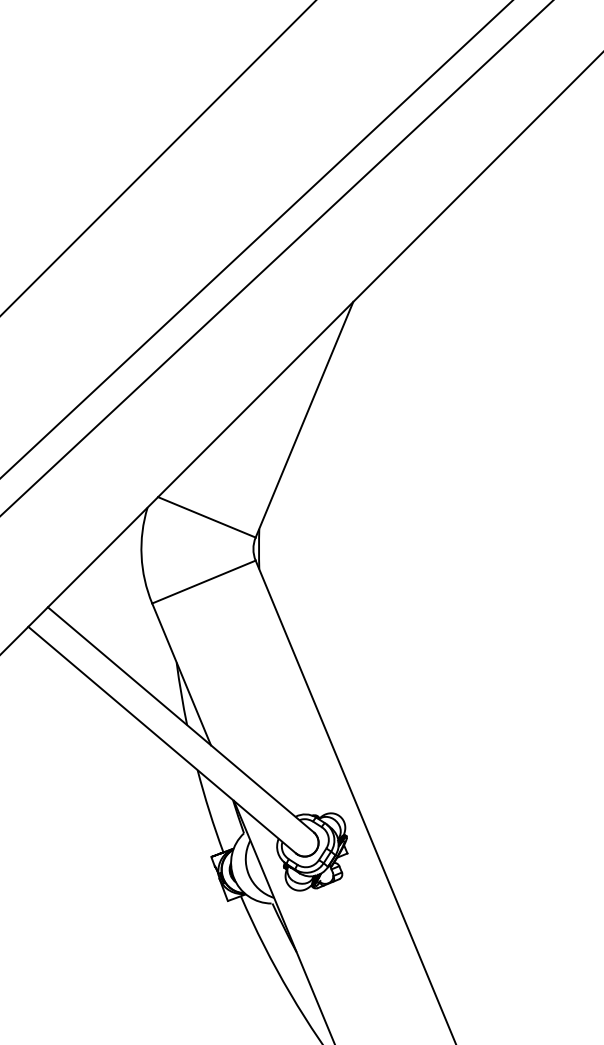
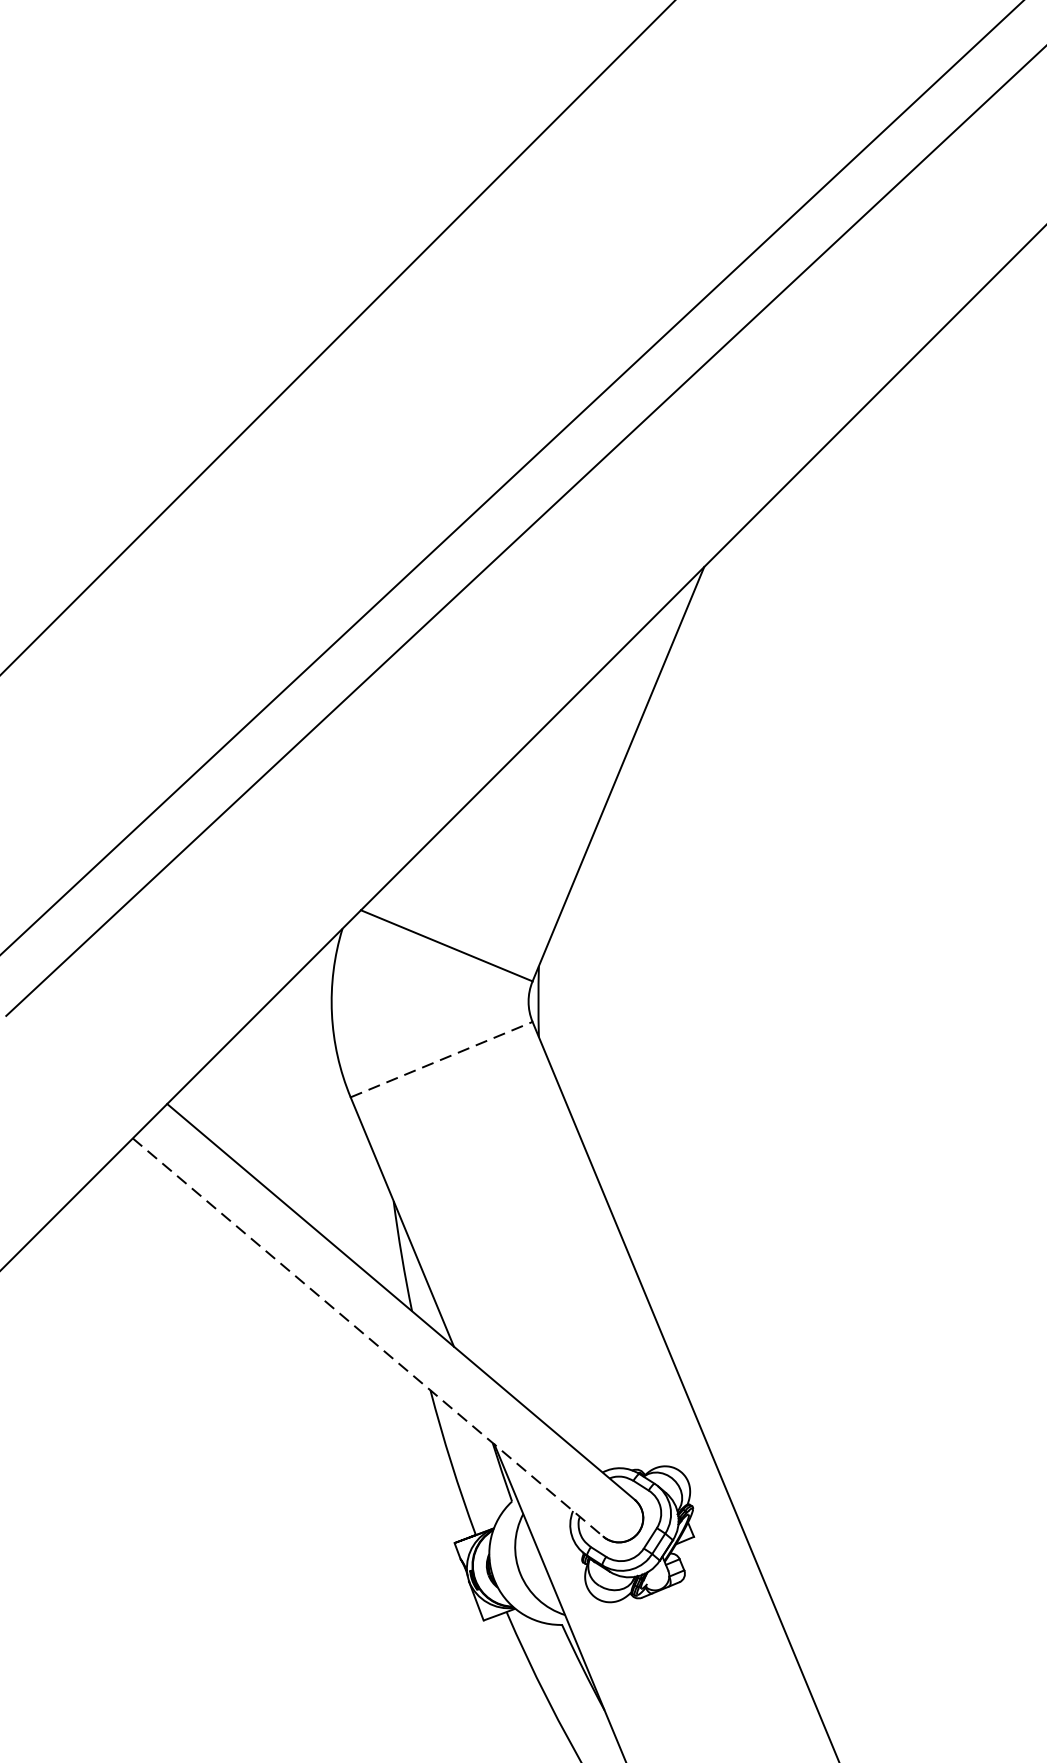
line: (203, 582) -> (440, 1060), solid -> dashed
line: (162, 740) -> (368, 1338), solid -> dashed

